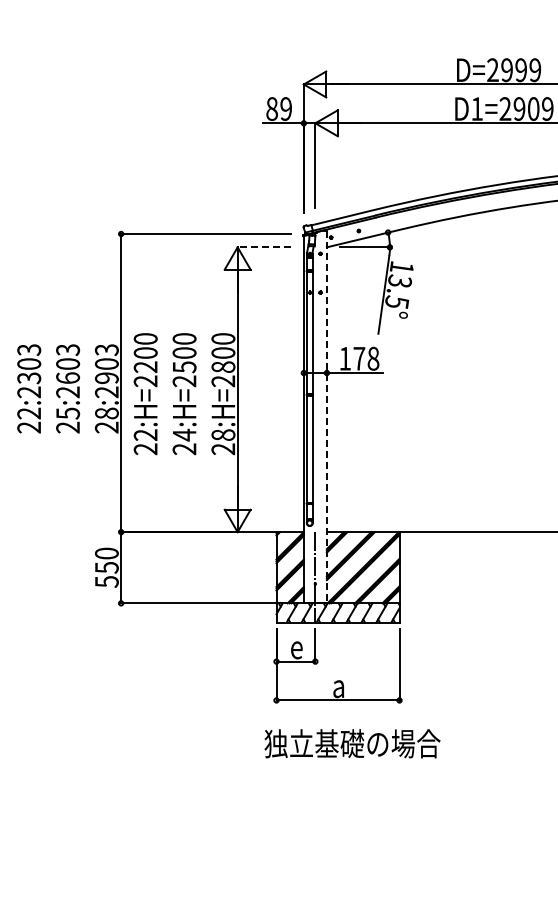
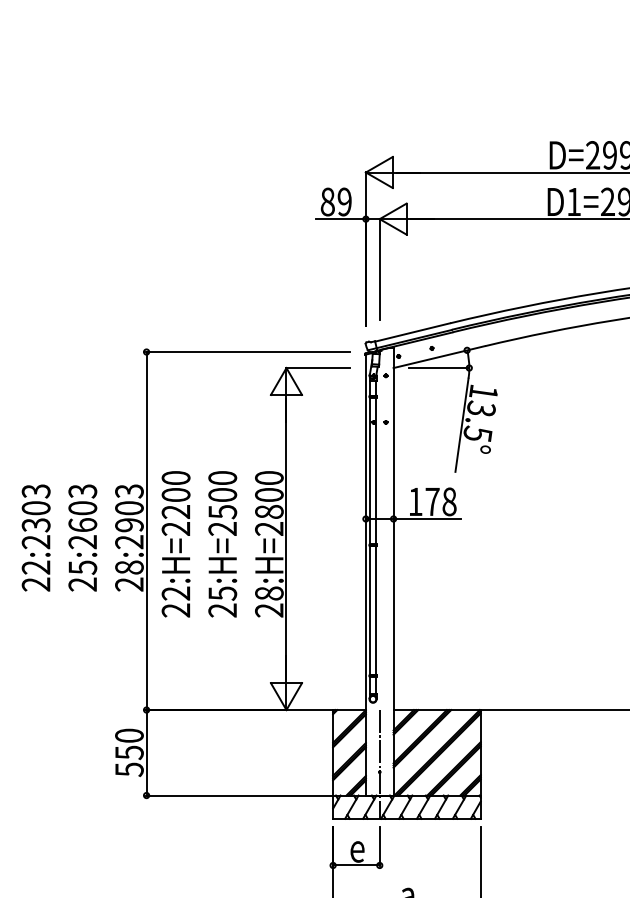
line: (264, 247) -> (318, 368), dashed -> solid
line: (326, 417) -> (393, 572), dashed -> solid
text: (184, 434) -> (222, 592), 24:H=2500 -> 25:H=2500

